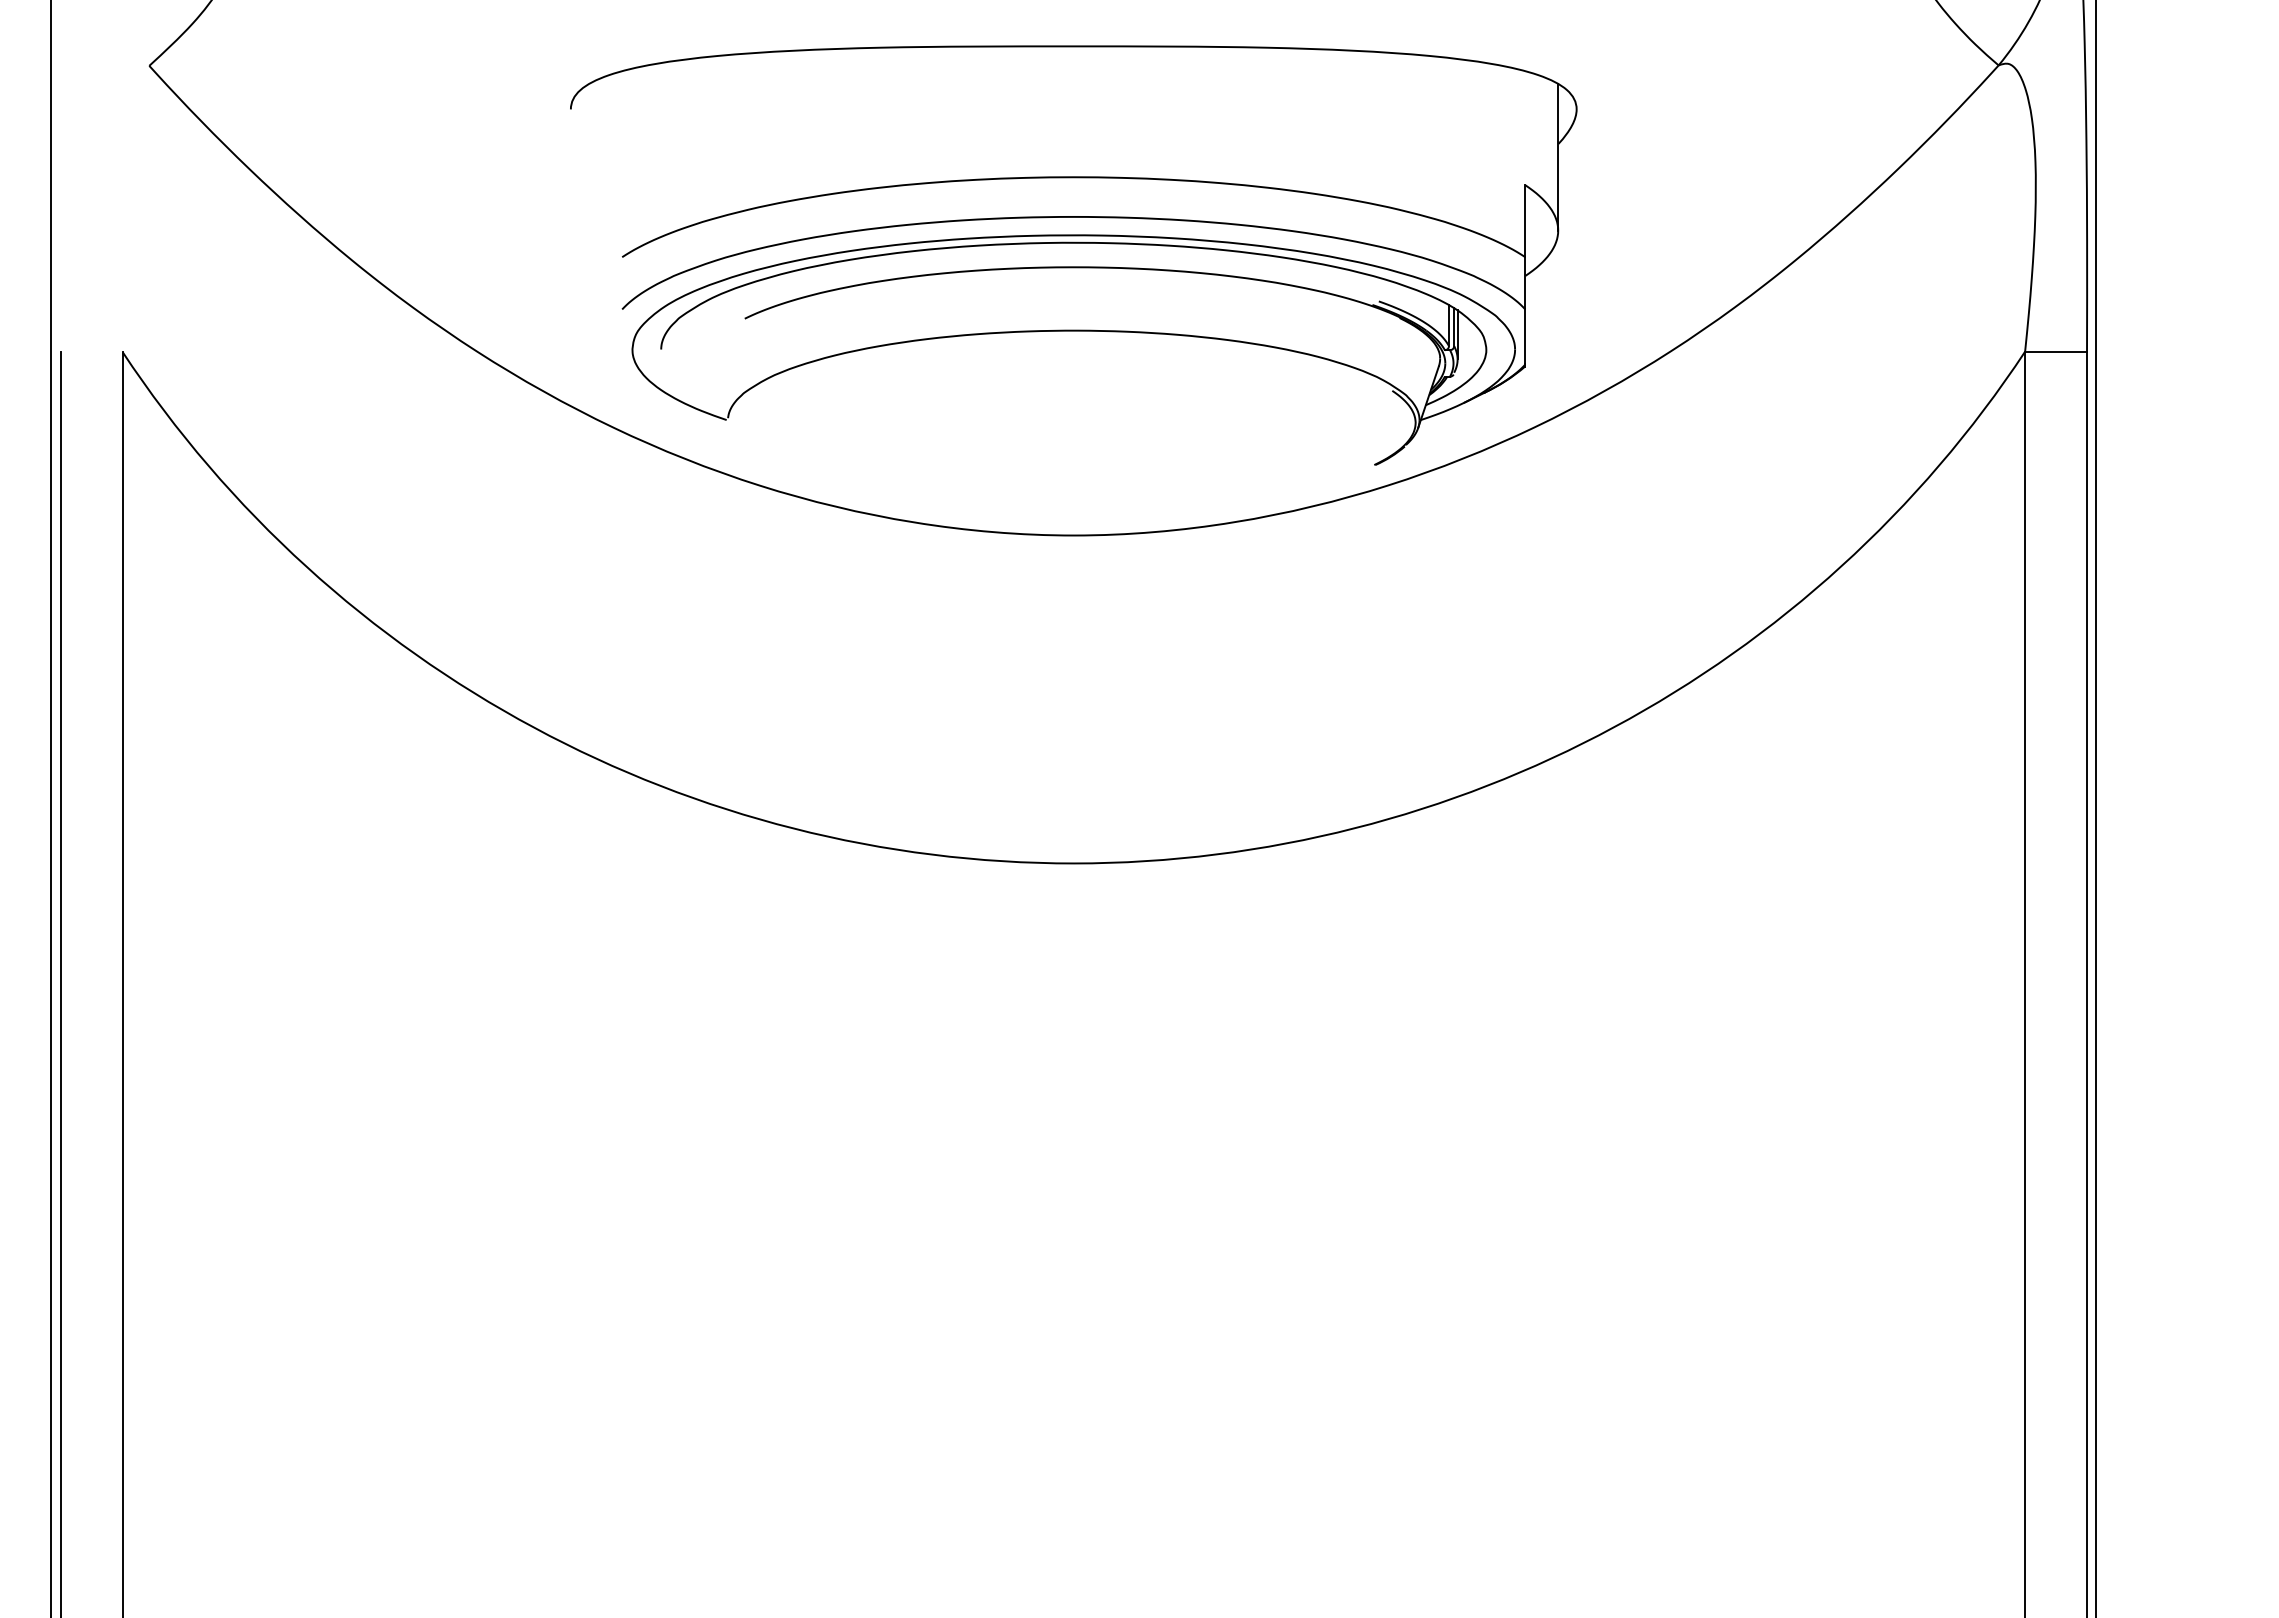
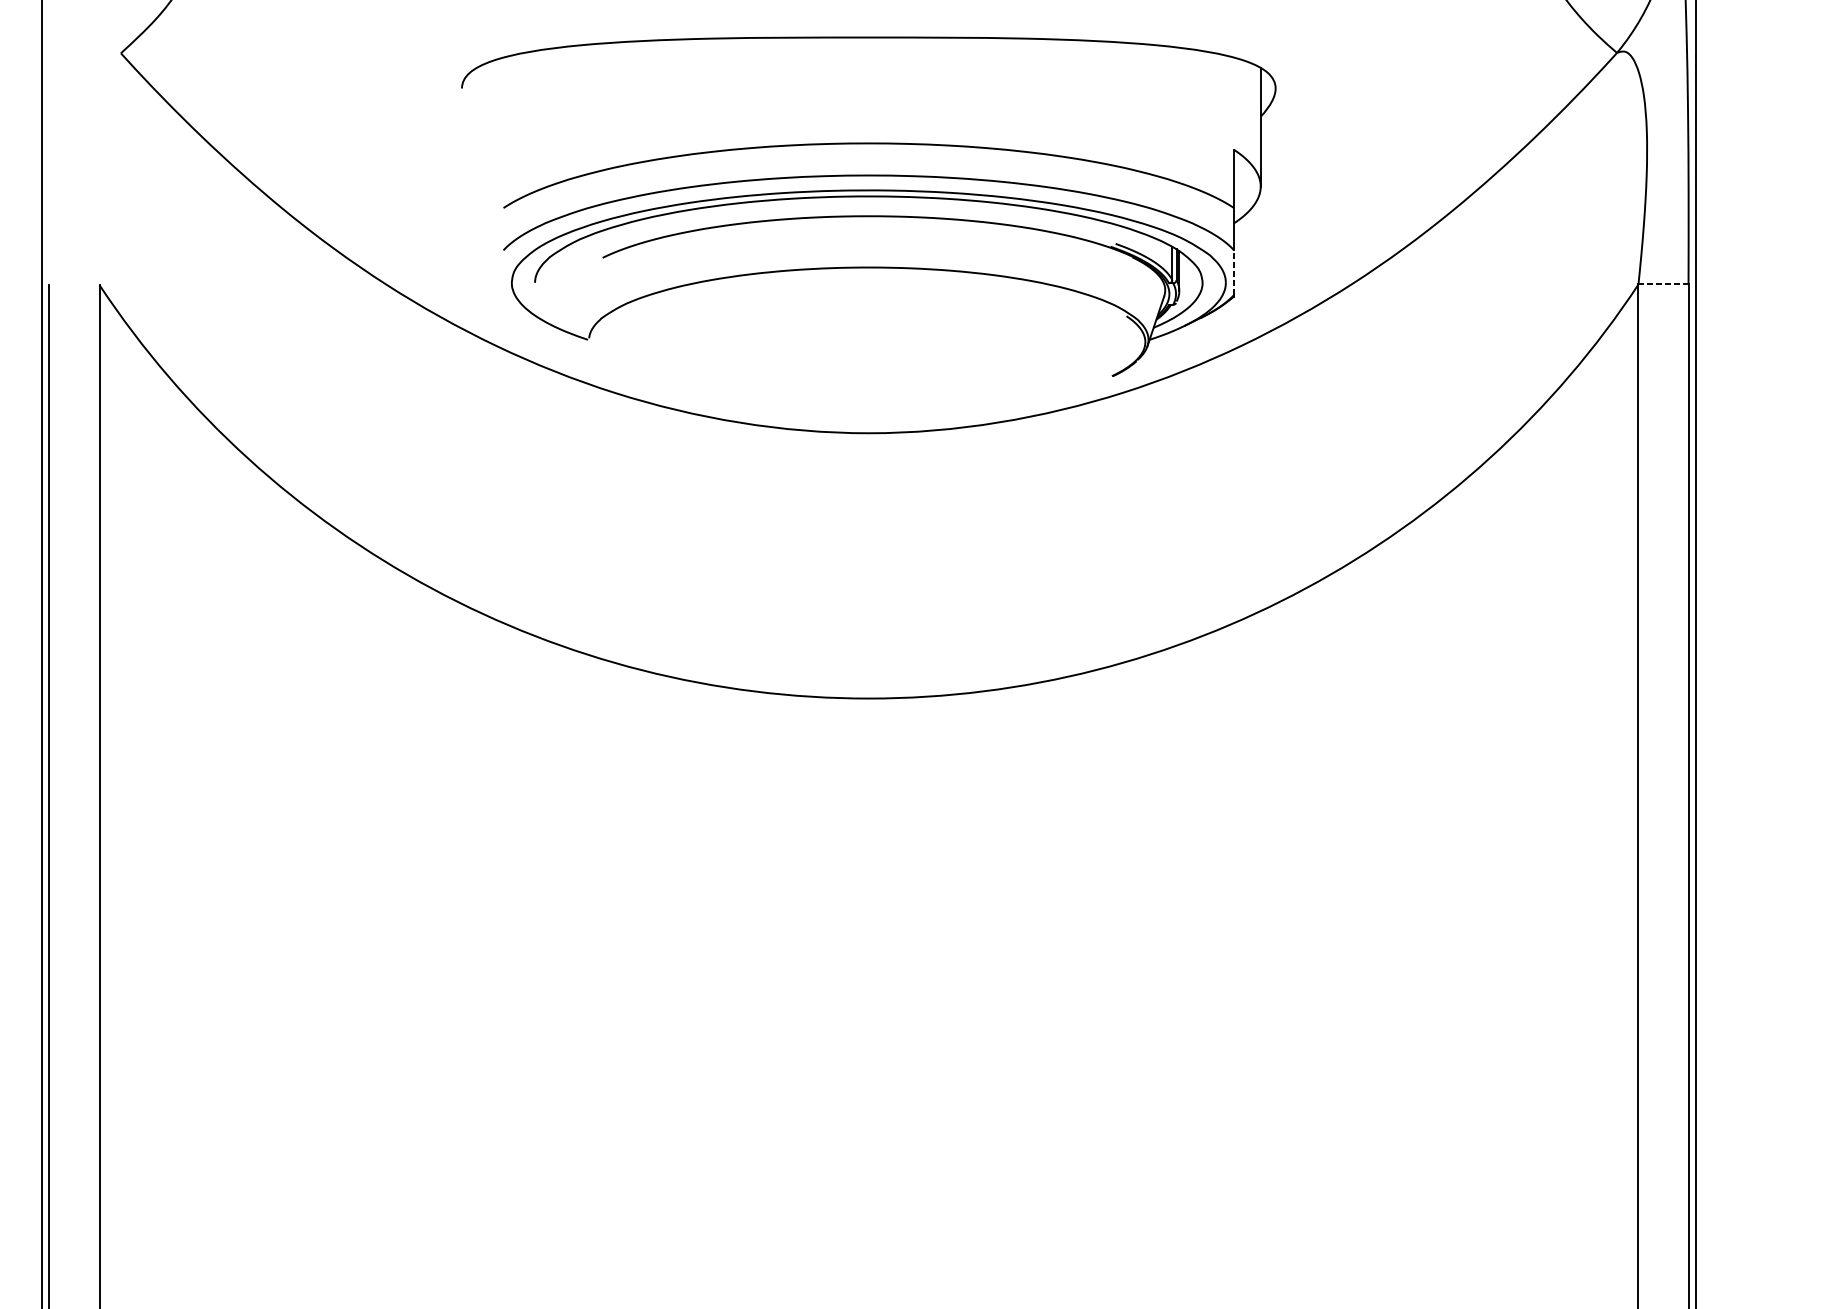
line: (1525, 336) -> (1234, 272), solid -> dashed
line: (2056, 351) -> (1663, 284), solid -> dashed

